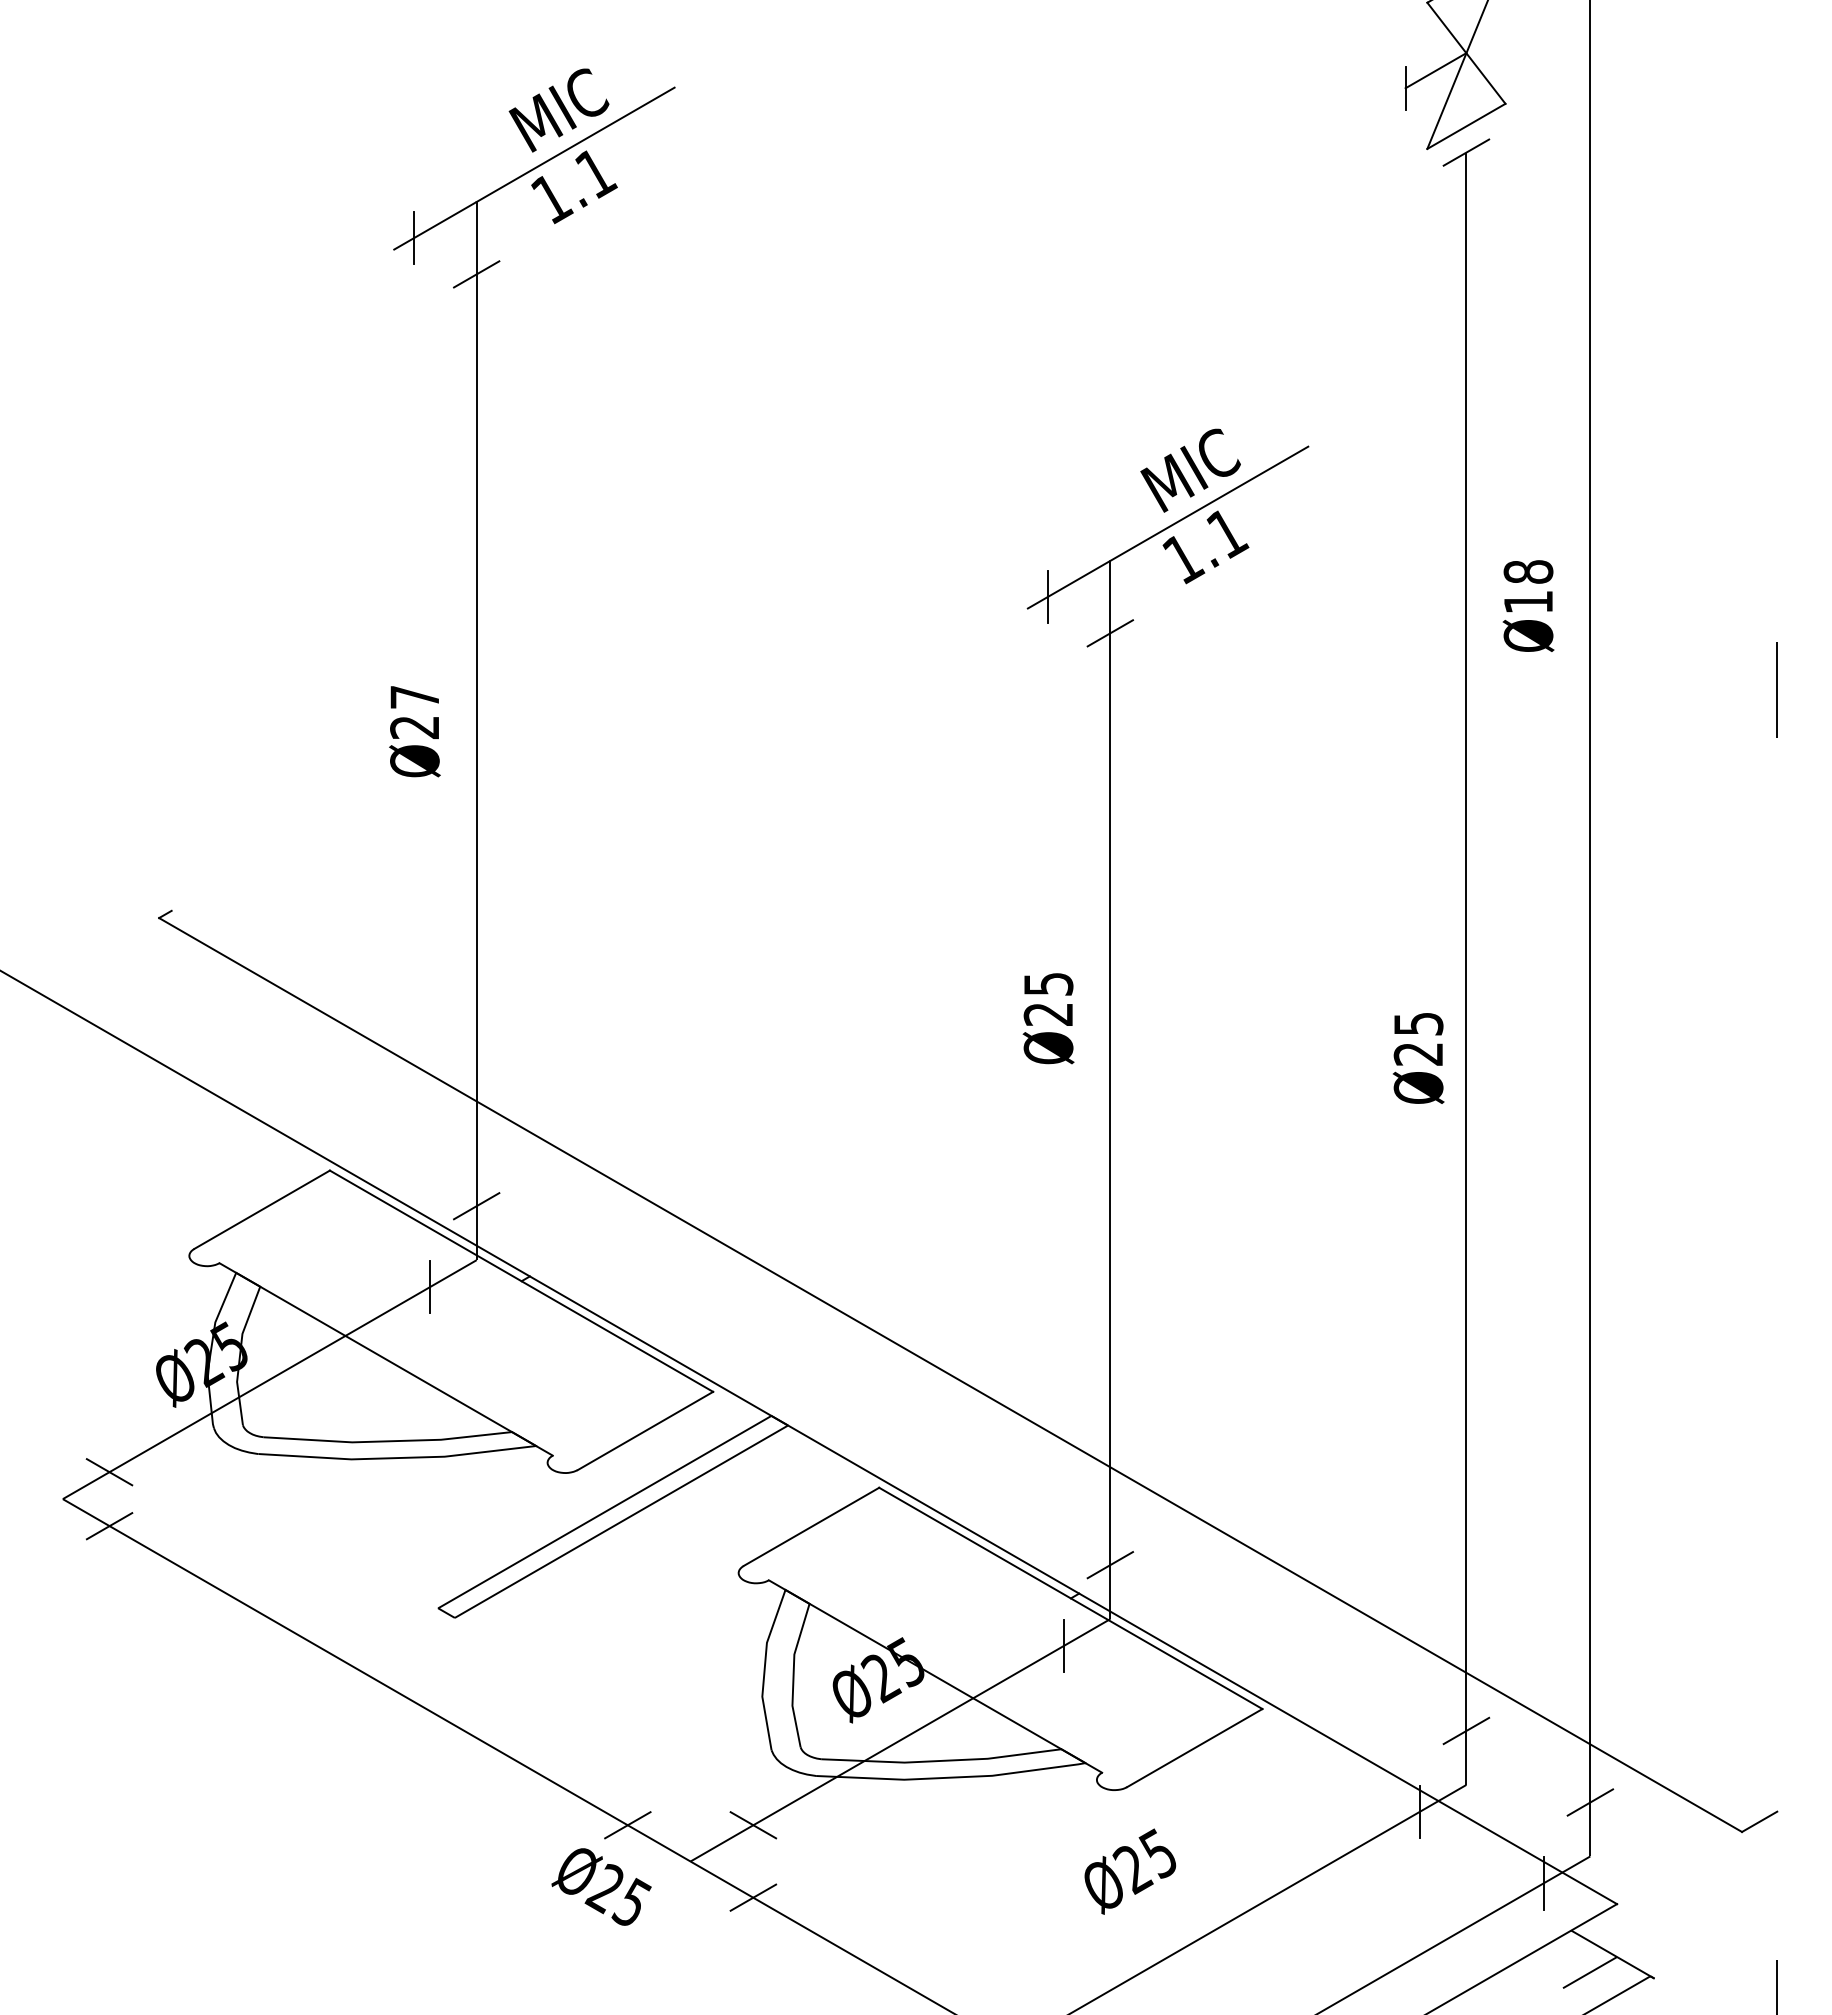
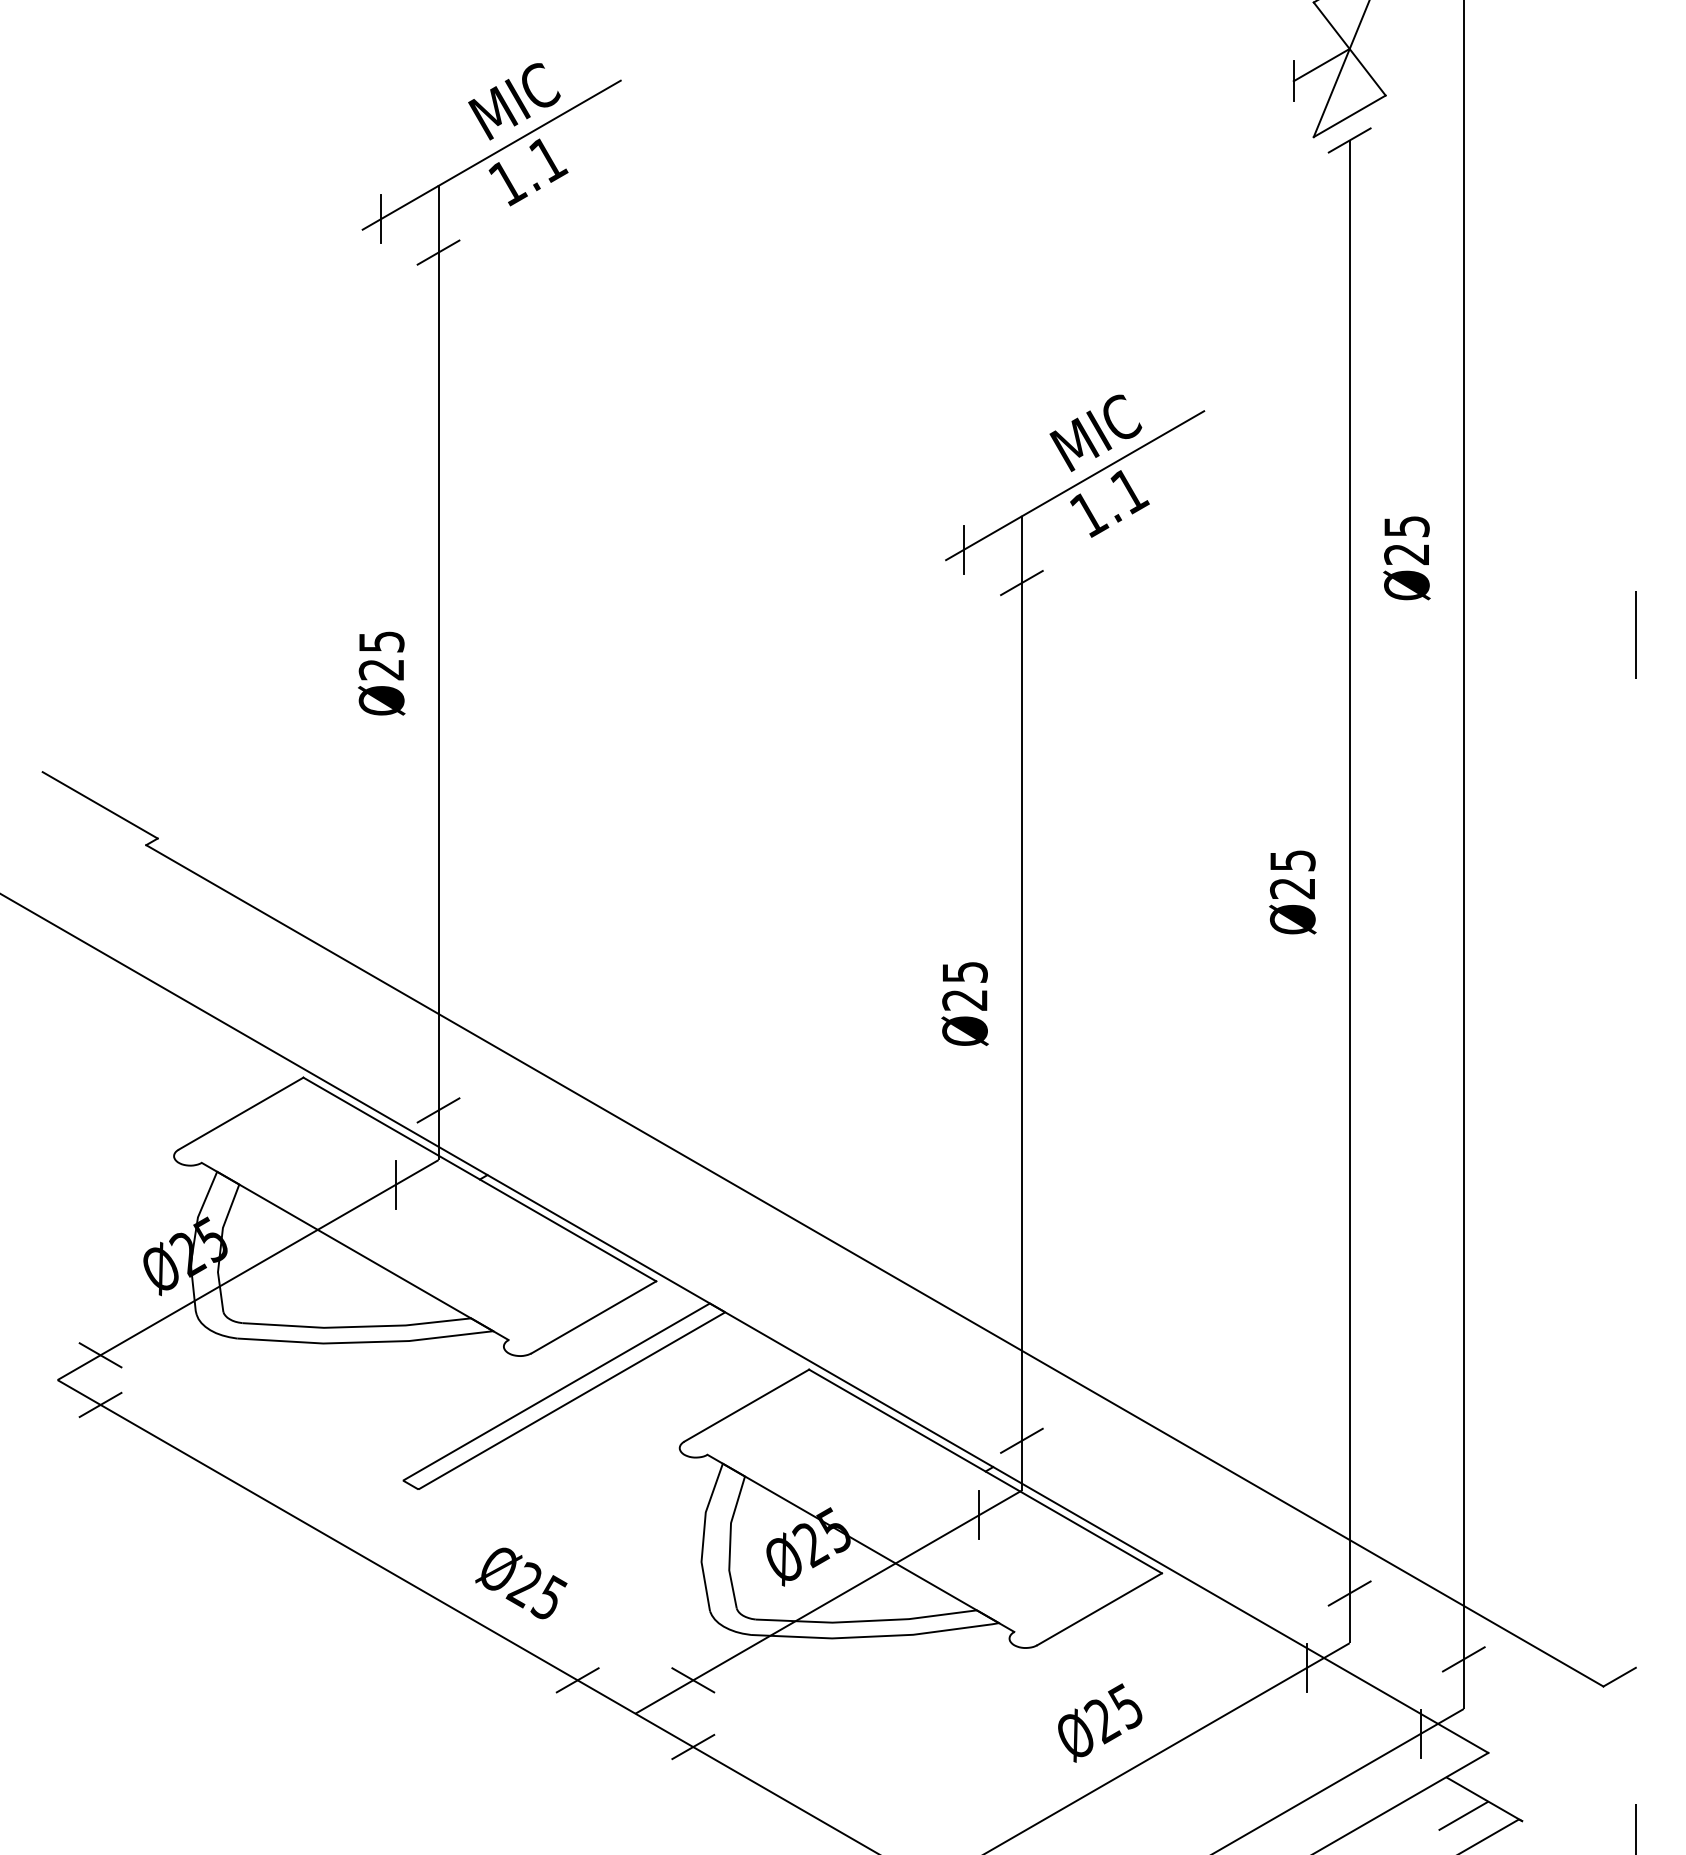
text: (1528, 586) -> (1406, 539), Ø18 -> Ø25
text: (414, 697) -> (381, 642), Ø27 -> Ø25
line: (108, 874) -> (99, 805), added
text: (1048, 1018) -> (964, 1003), moved
text: (1418, 1058) -> (1292, 892), moved
text: (1130, 1871) -> (1100, 1722), moved
text: (601, 1886) -> (521, 1582), moved

